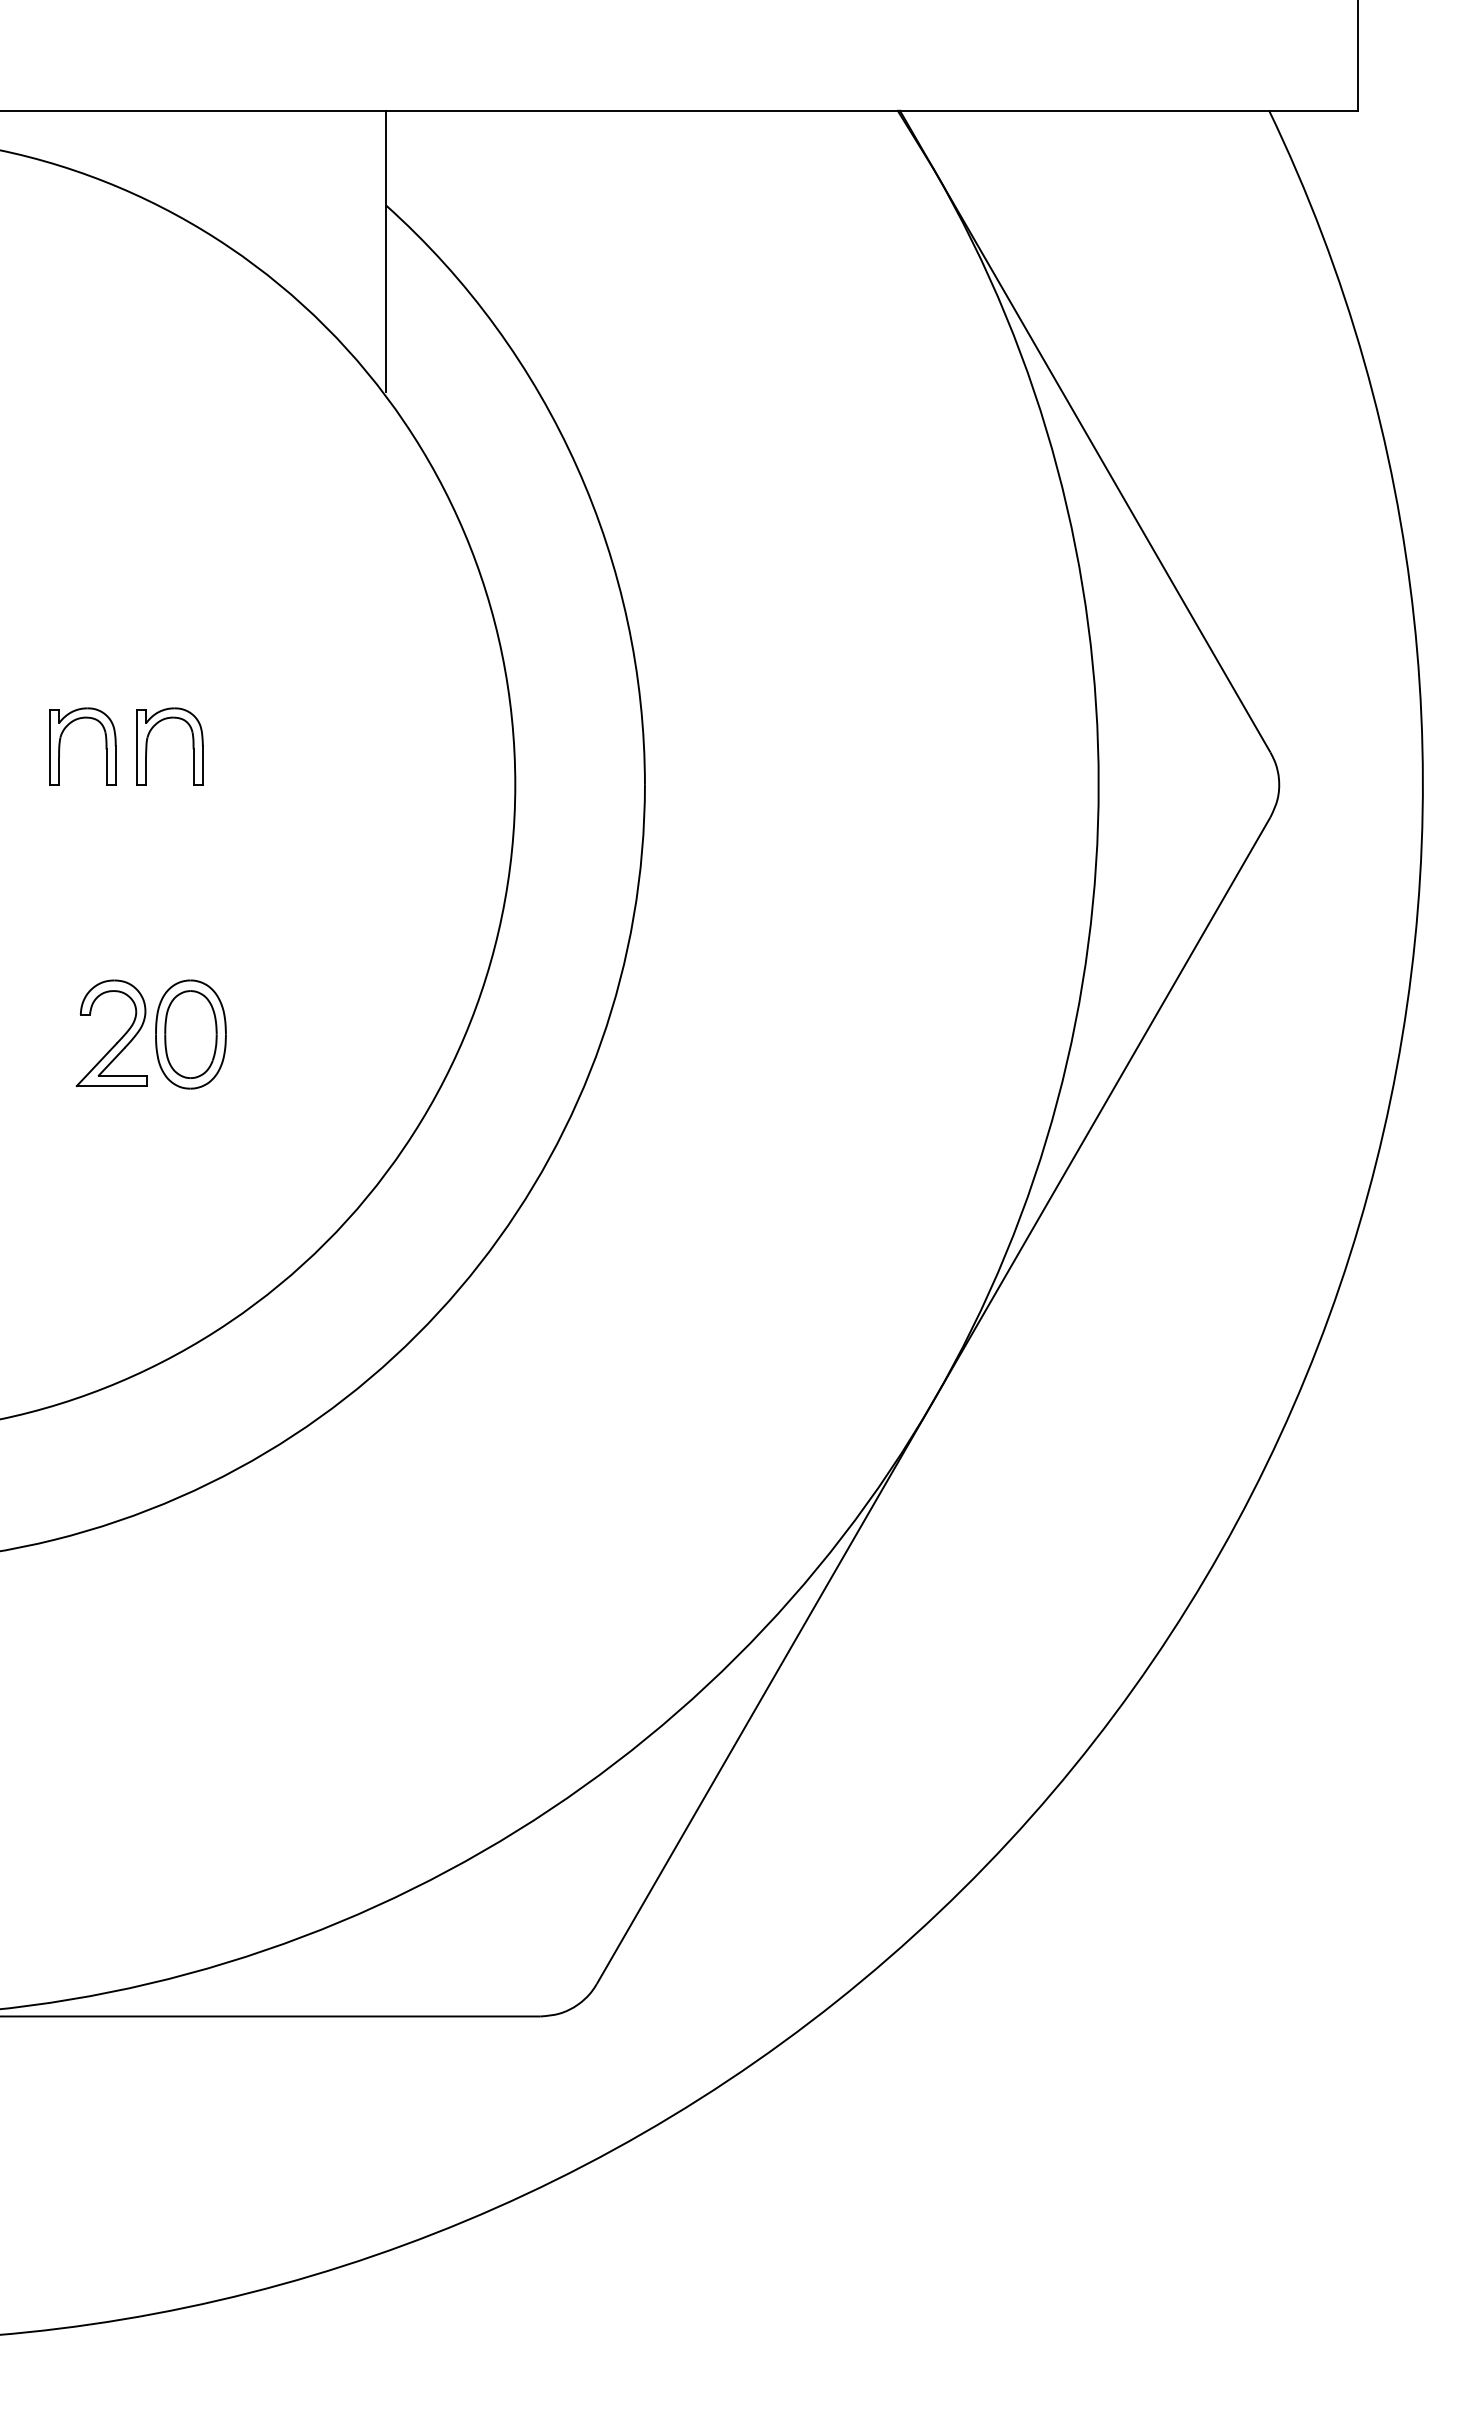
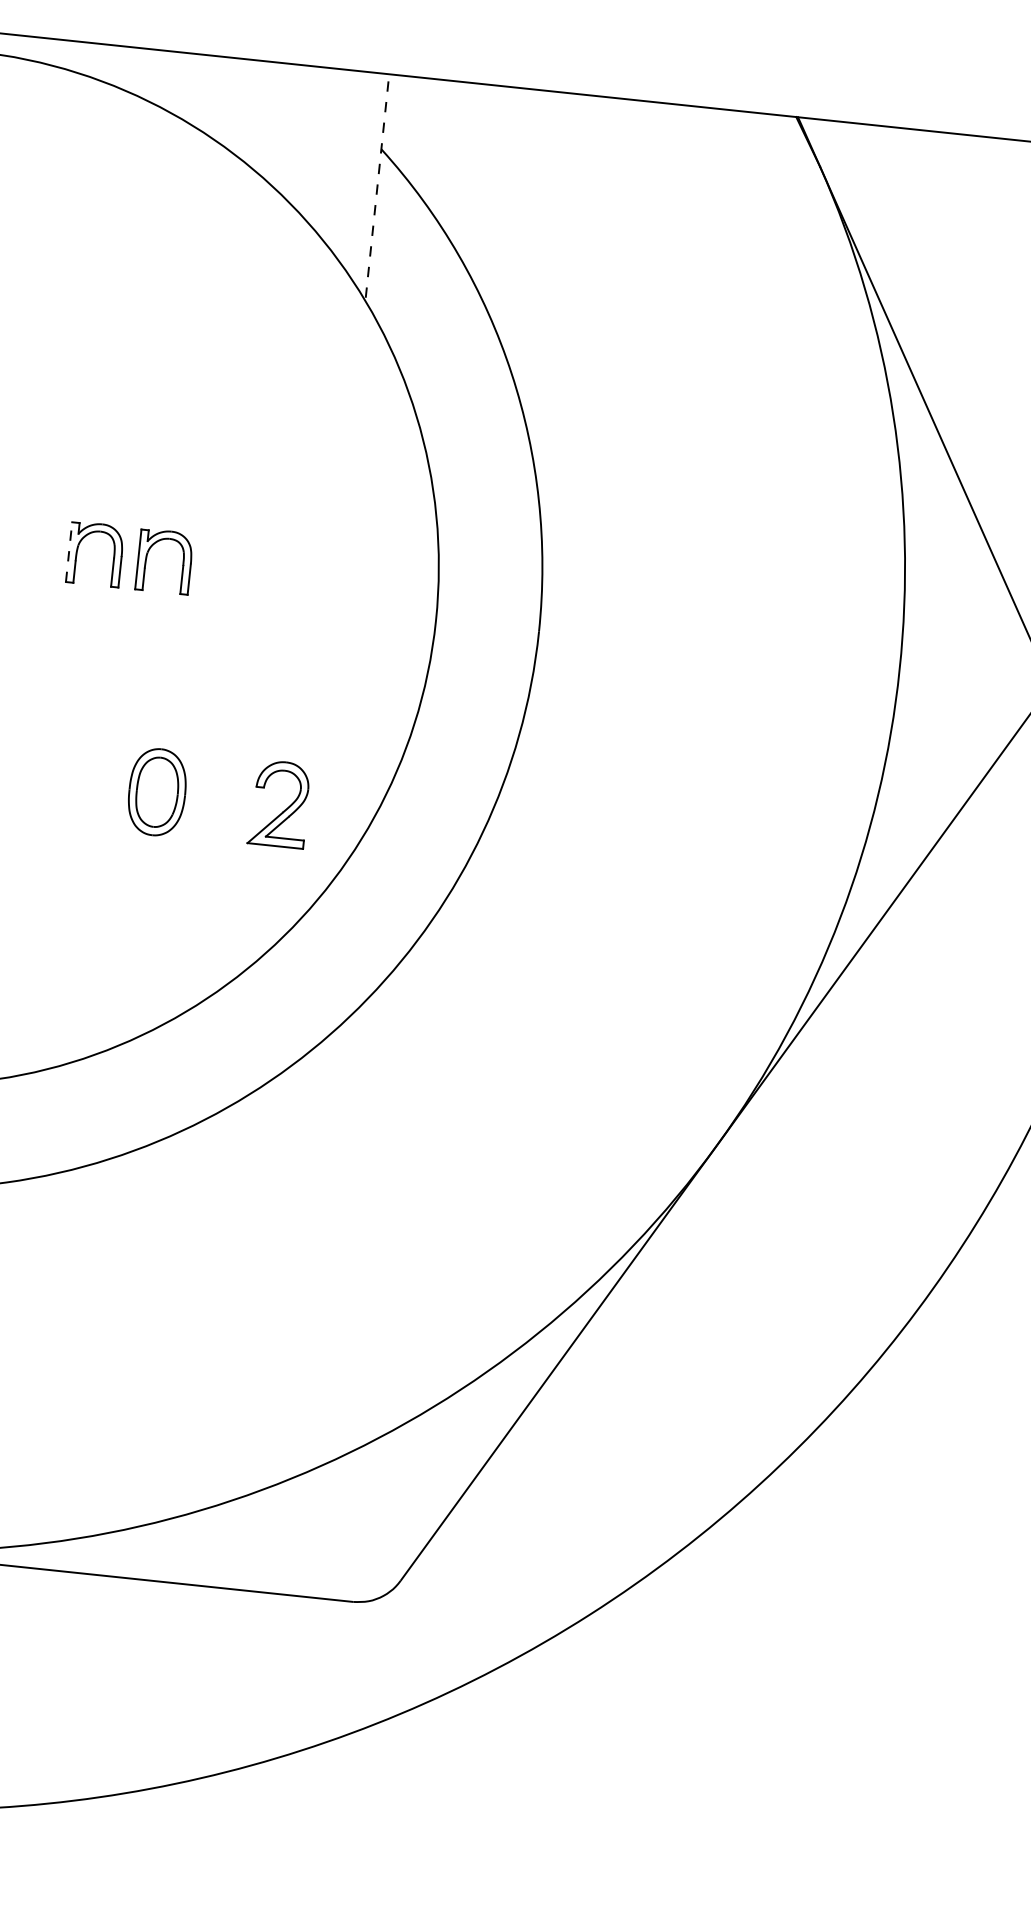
line: (385, 251) -> (377, 186), solid -> dashed
line: (49, 747) -> (68, 552), solid -> dashed
part: (119, 1039) -> (285, 809), moved

